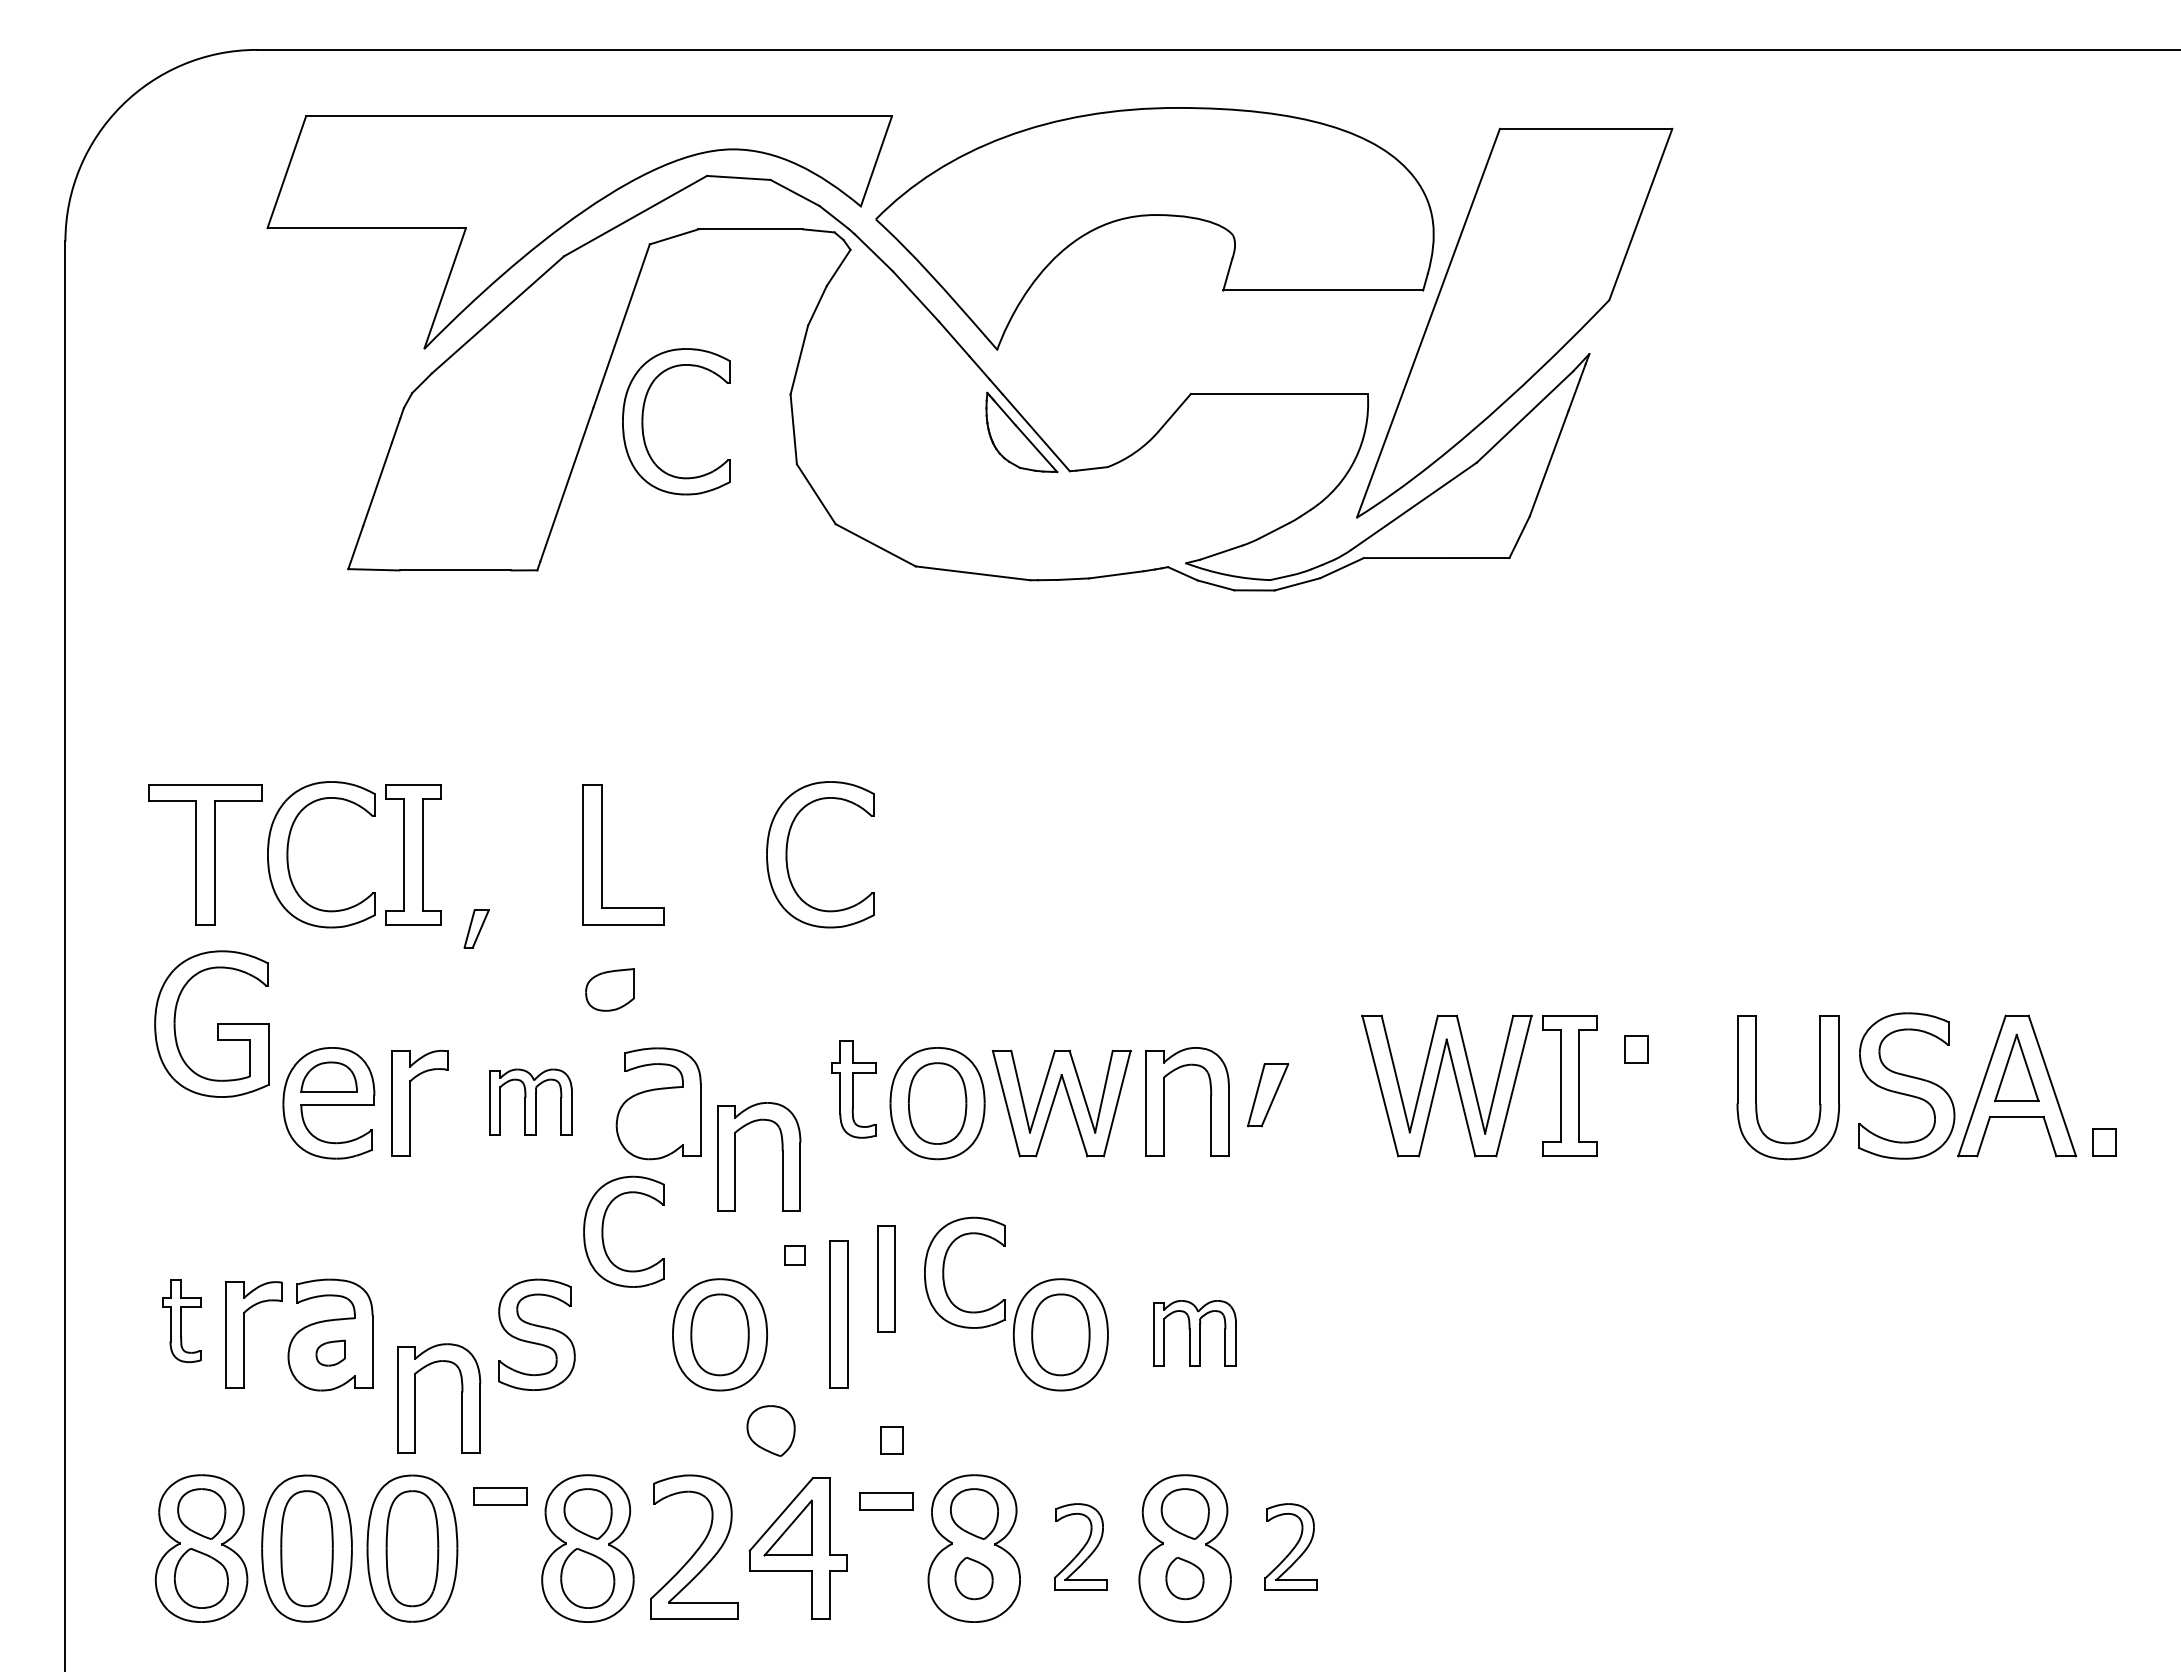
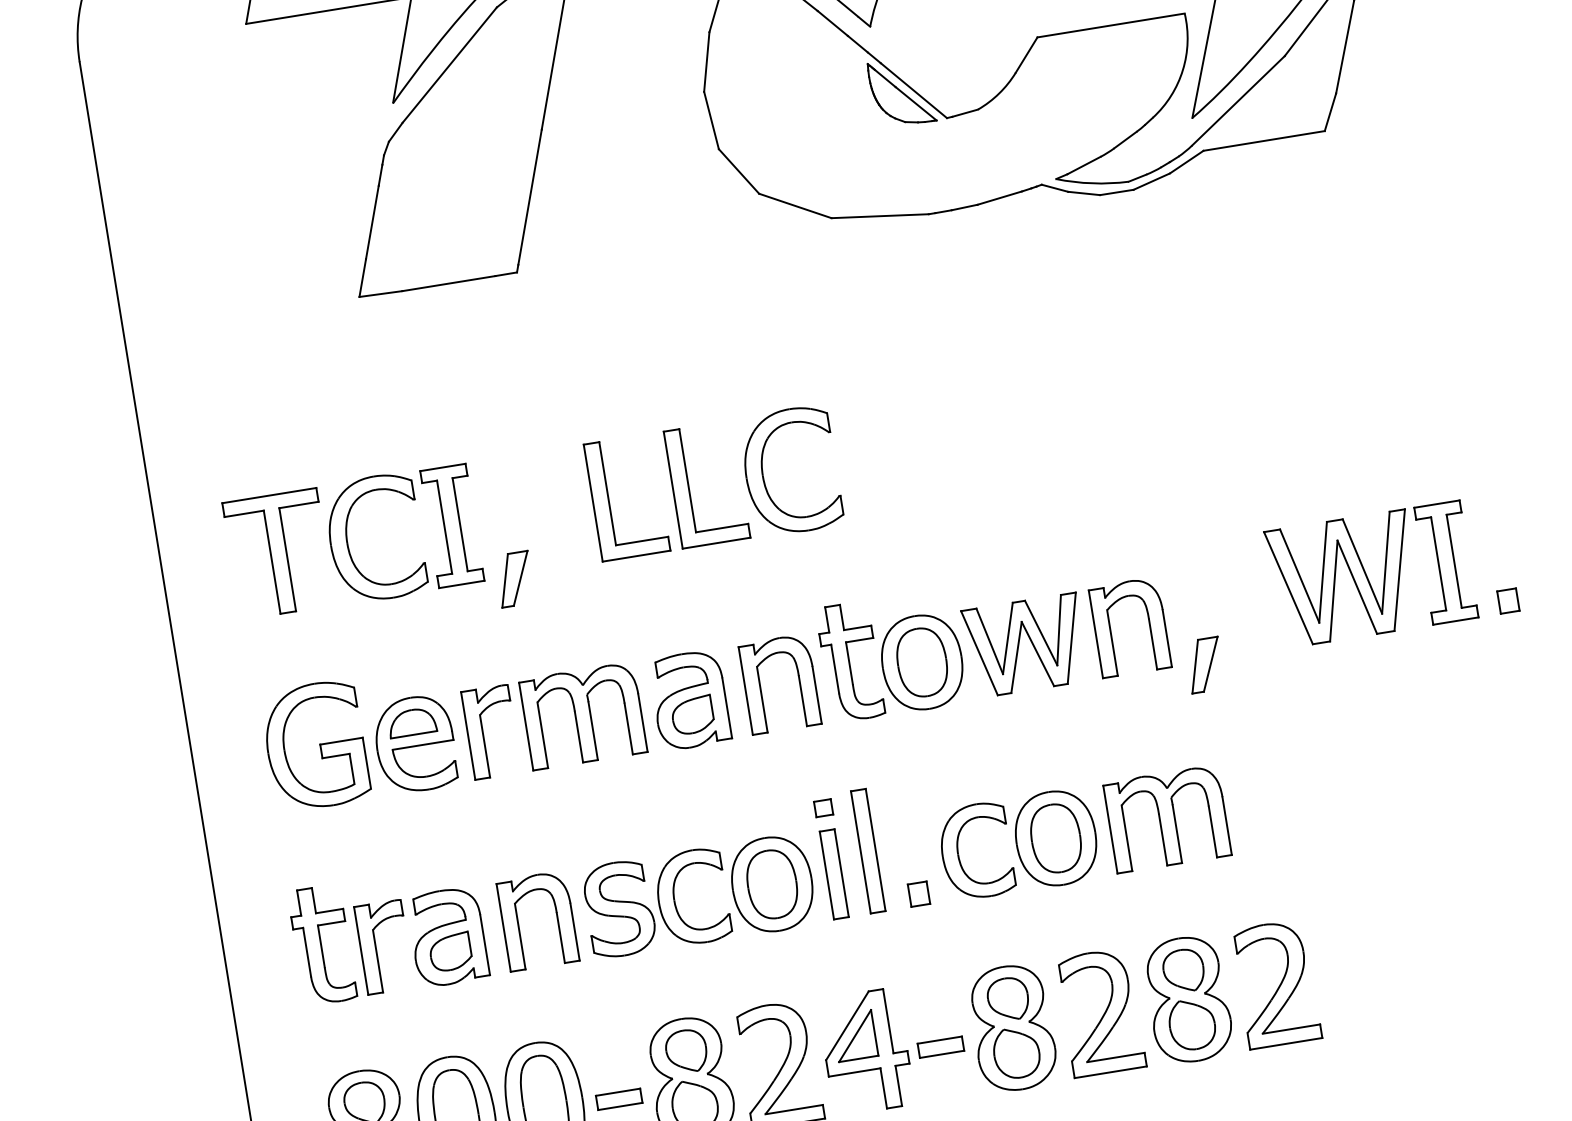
part: (643, 421) -> (585, 134), removed
part: (698, 854) -> (689, 487), added
part: (476, 928) -> (514, 578), size x1.67
part: (609, 989) -> (692, 715), moved
part: (211, 1023) -> (315, 745), moved
part: (1636, 1049) -> (1508, 600), moved
part: (853, 1089) -> (850, 662), size x1.43
part: (1268, 1095) -> (1205, 665), moved
part: (530, 1101) -> (582, 715), size x1.67
part: (781, 1150) -> (797, 675), moved
part: (603, 1231) -> (675, 899), moved
part: (944, 1272) -> (959, 853), moved
part: (886, 1278) -> (834, 874), moved
part: (181, 1320) -> (321, 945), size x1.67
part: (1194, 1333) -> (1167, 819), size x1.67
part: (330, 1352) -> (450, 951), size x1.67
part: (461, 1398) -> (556, 918), moved
part: (770, 1430) -> (827, 957), removed
part: (891, 1440) -> (918, 894), moved
part: (500, 1496) -> (619, 1099), moved
part: (886, 1501) -> (940, 1047), moved
part: (1080, 1546) -> (1100, 1012), size x1.67
part: (1291, 1546) -> (1276, 983), size x1.67
part: (973, 1578) -> (1016, 1053), size x1.43
part: (1184, 1578) -> (1191, 1024), size x1.43

